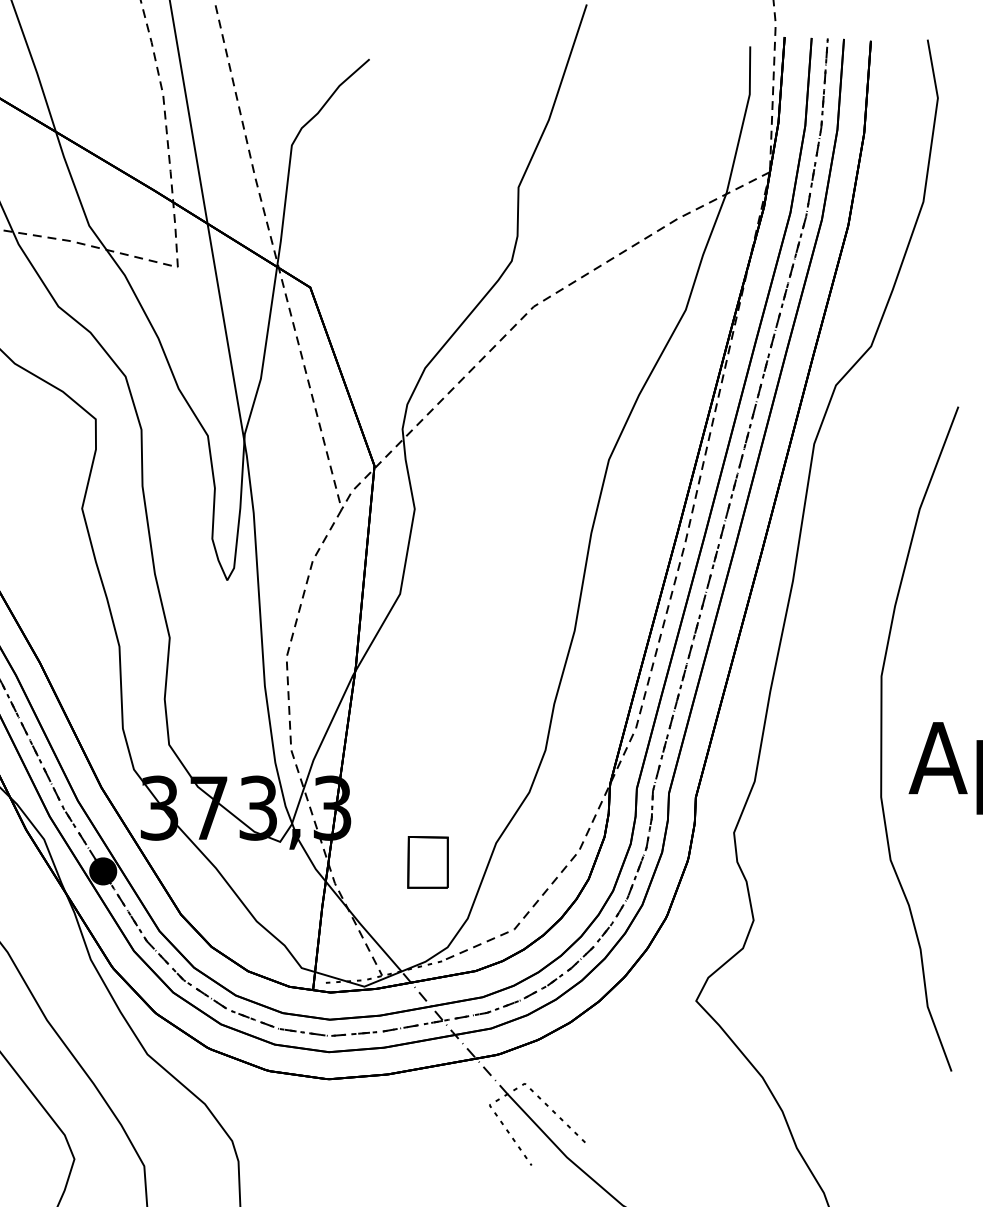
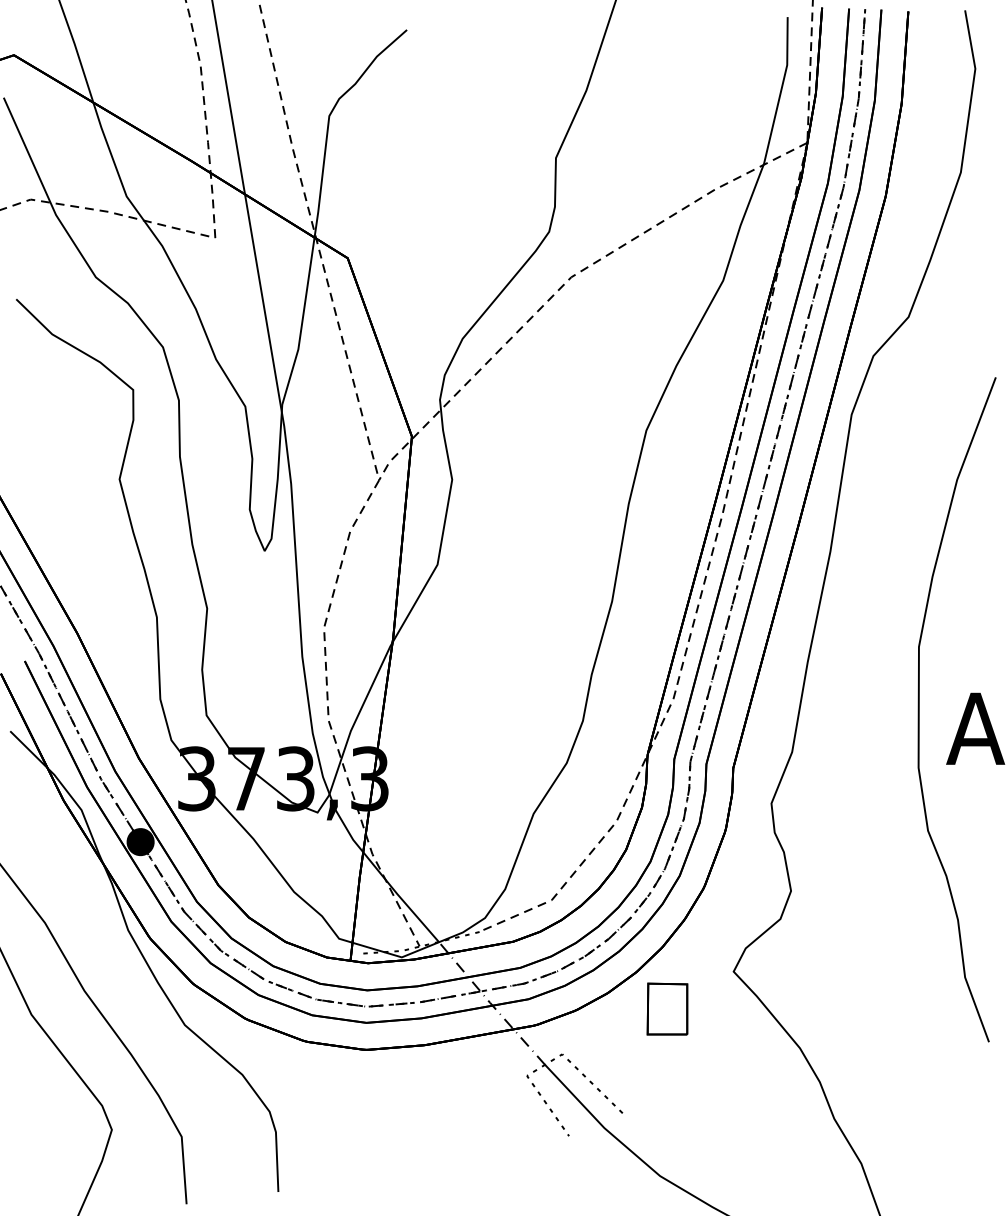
part: (428, 861) -> (667, 1008), moved

